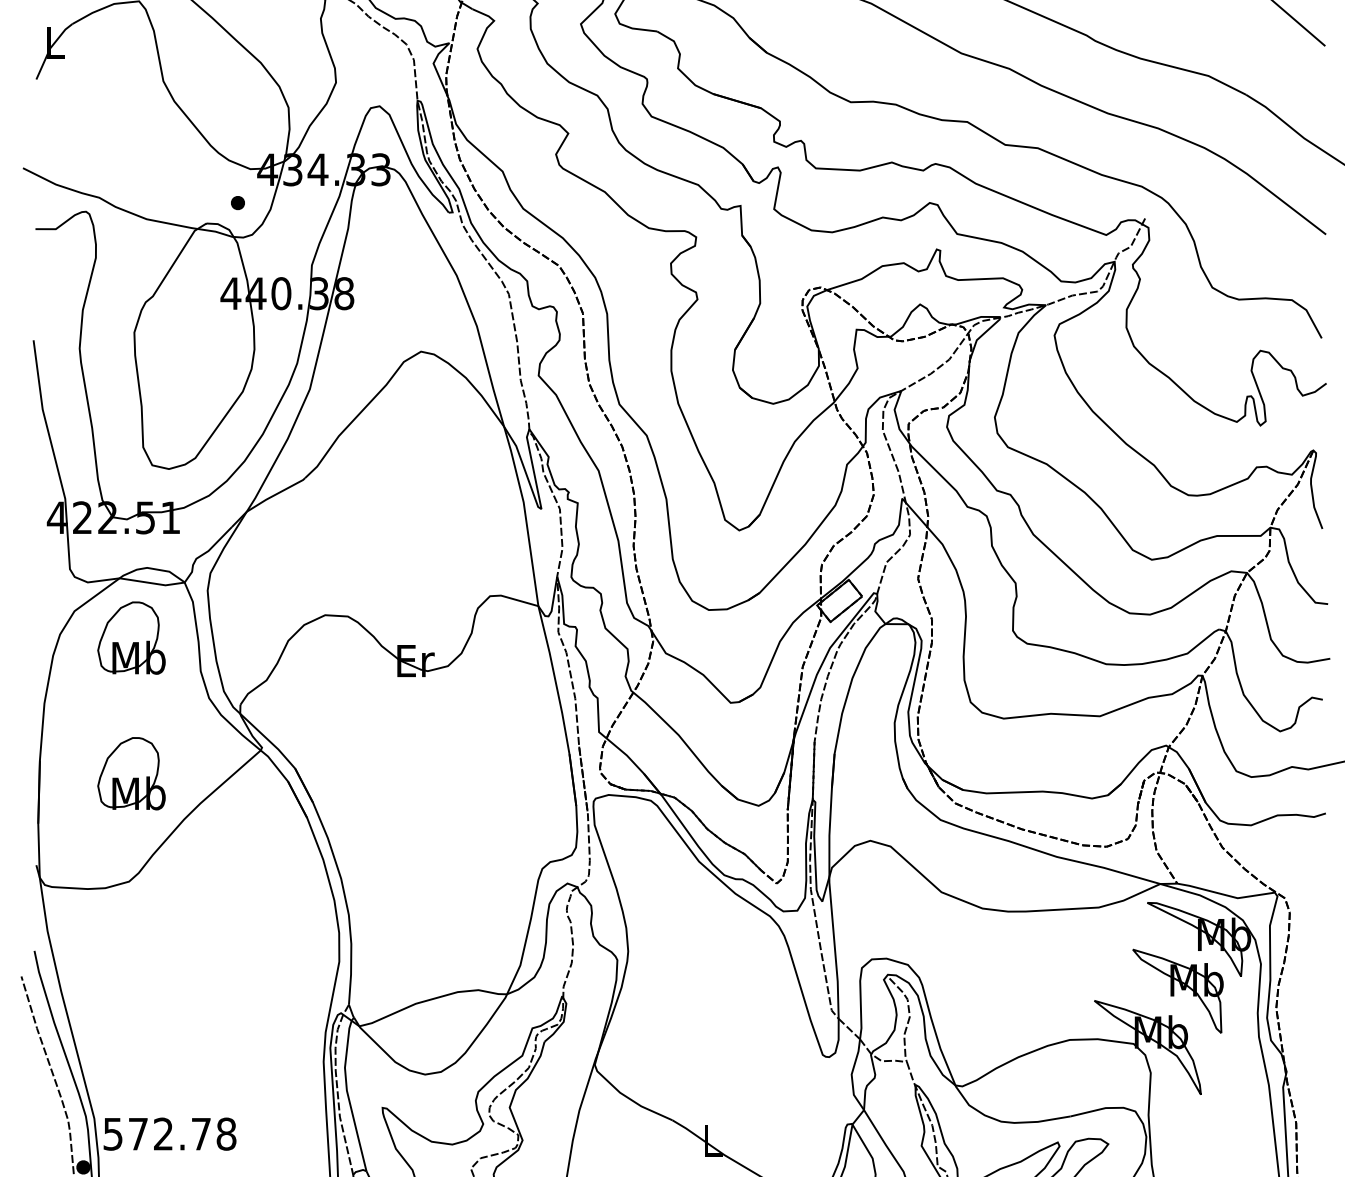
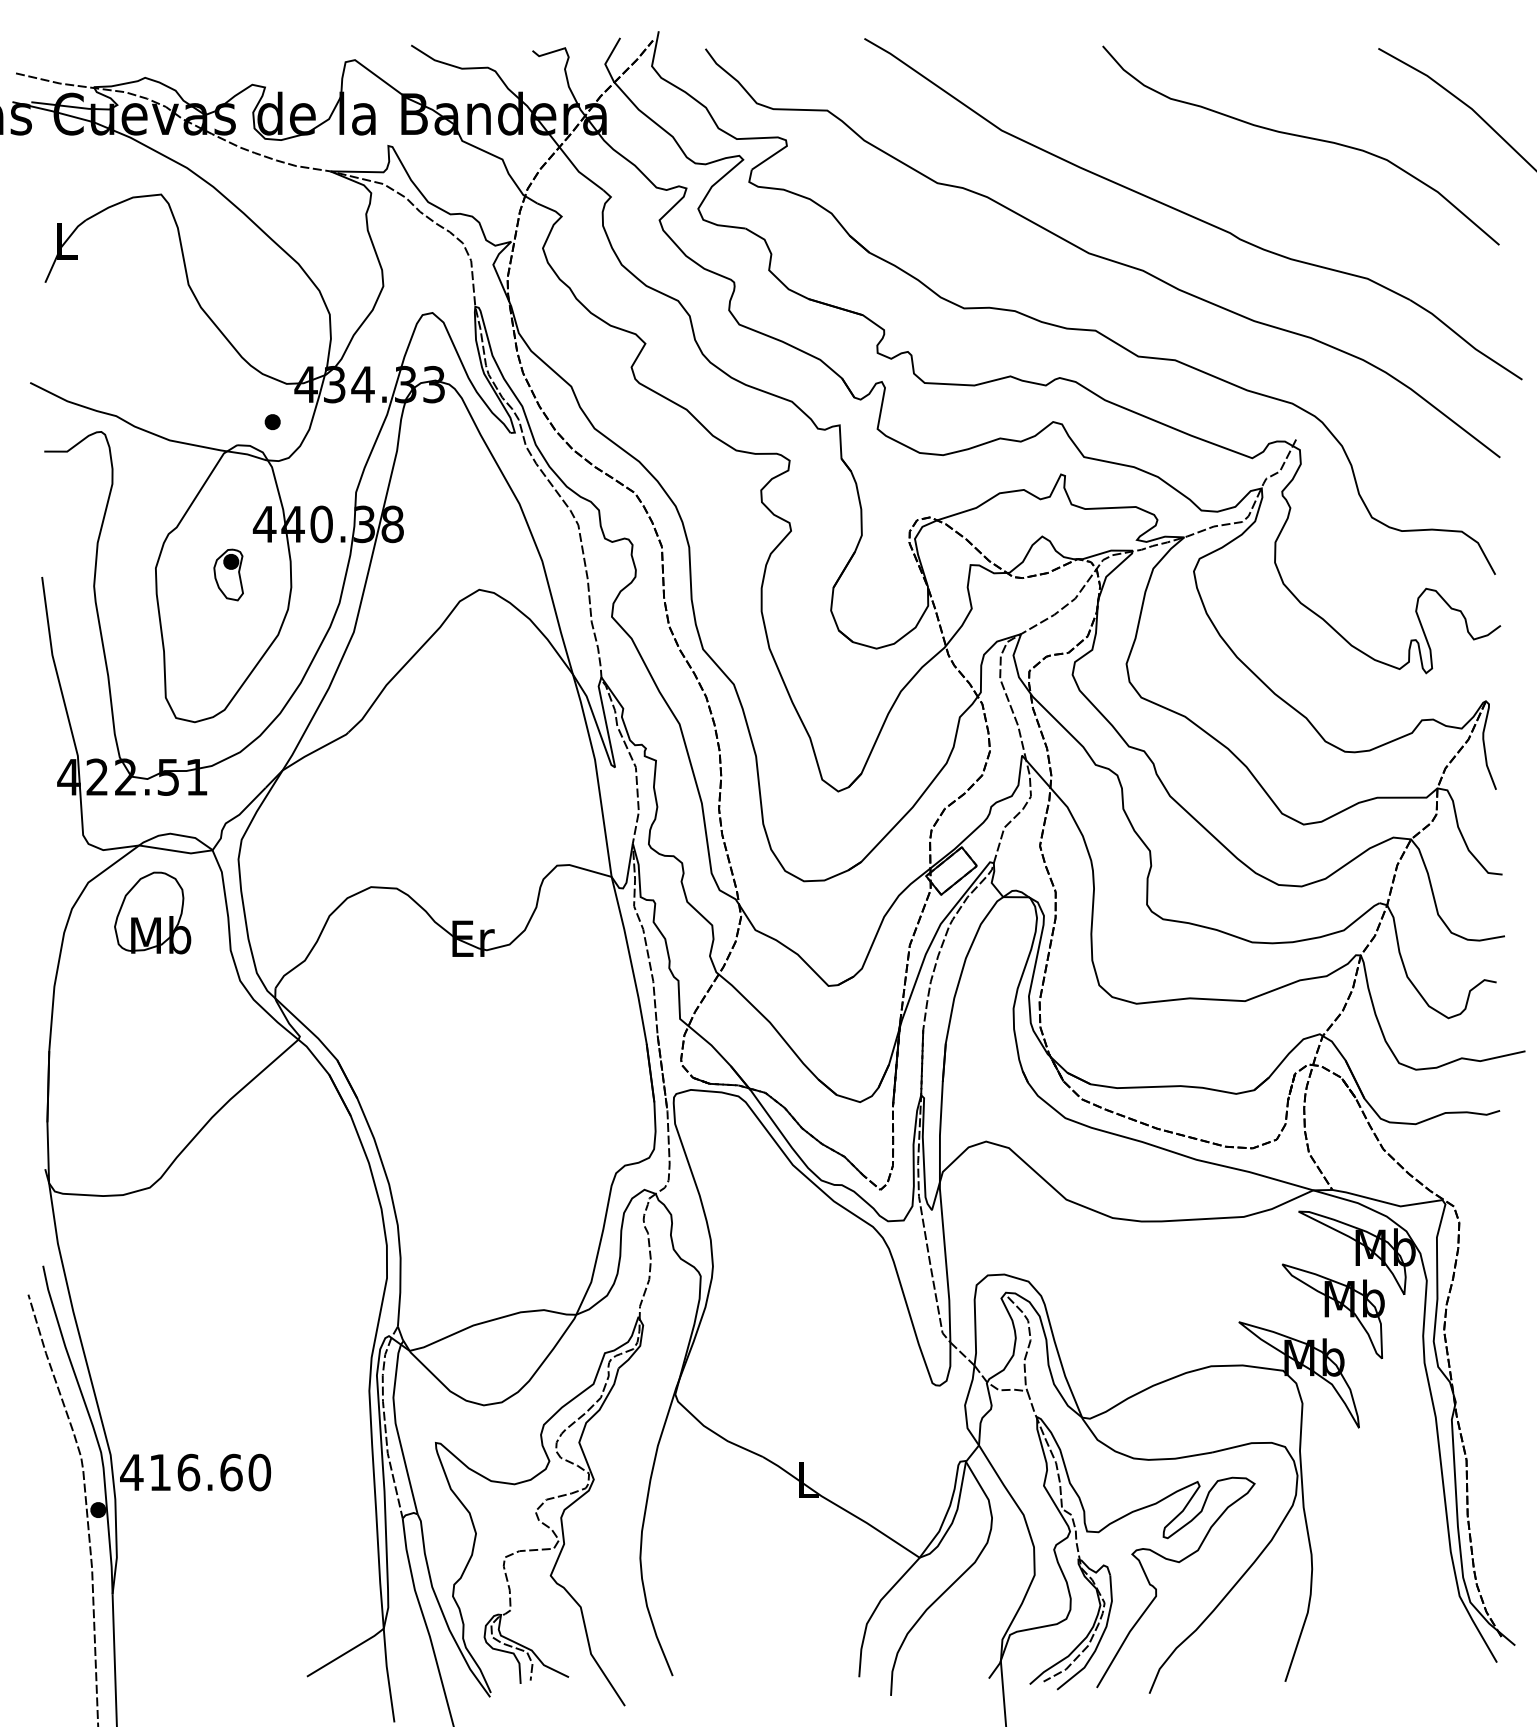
part: (198, 338) -> (228, 574), added
part: (131, 773) -> (152, 1065), removed
text: (169, 1134) -> (195, 1472), 572.78 -> 416.60

